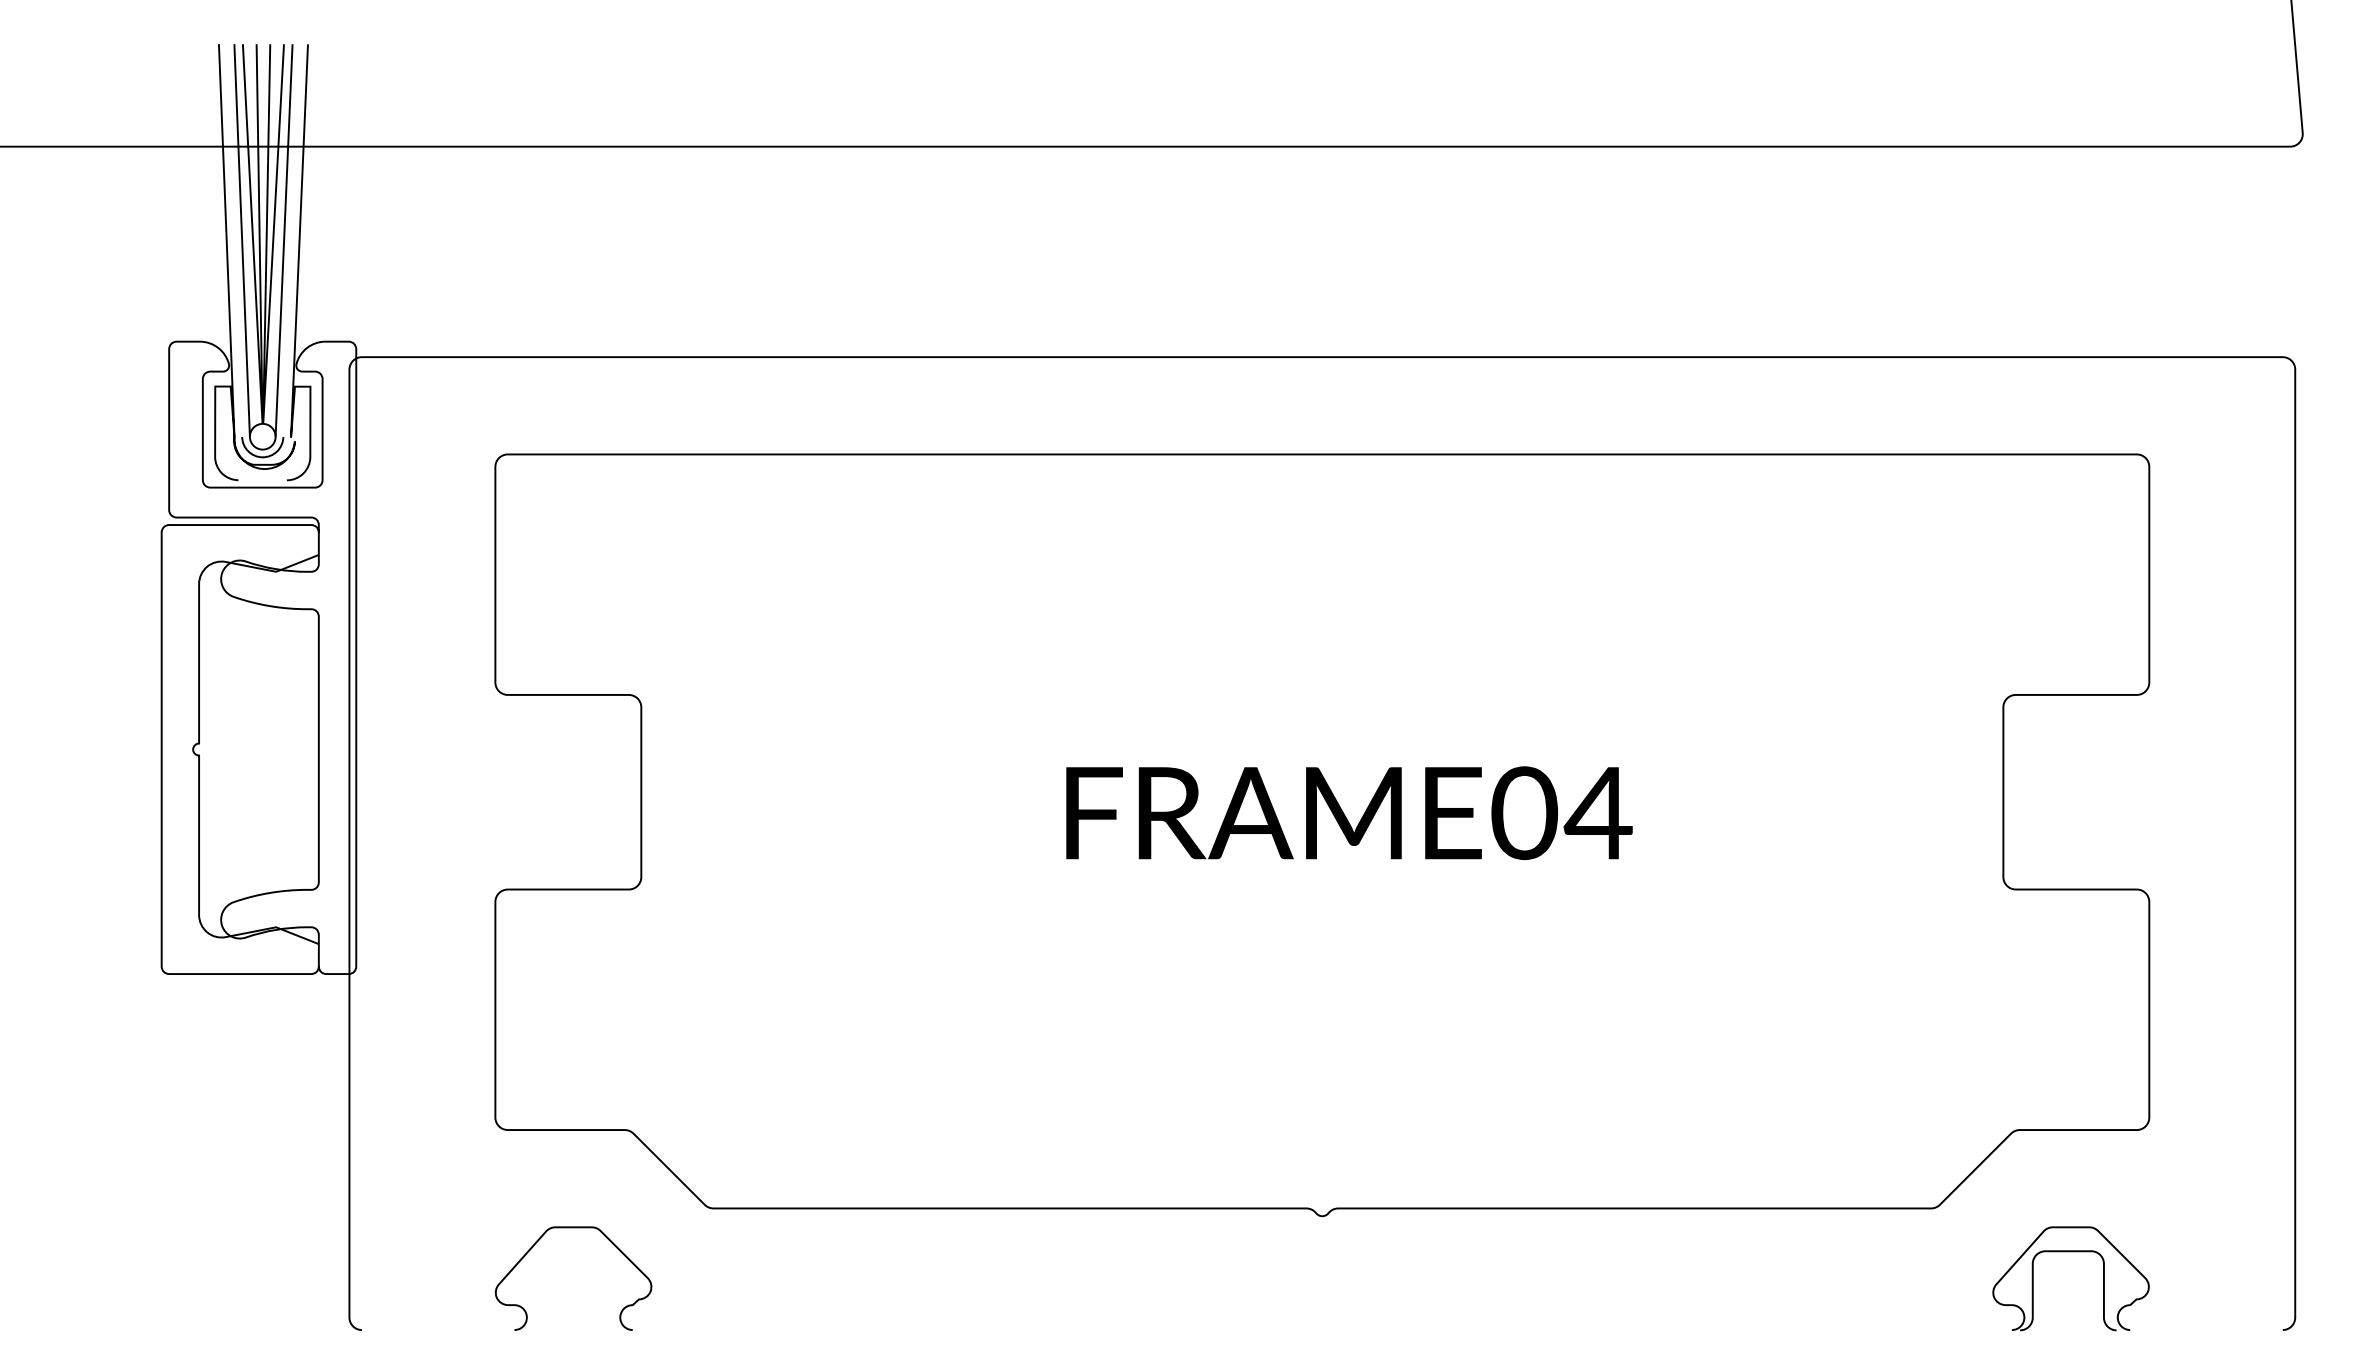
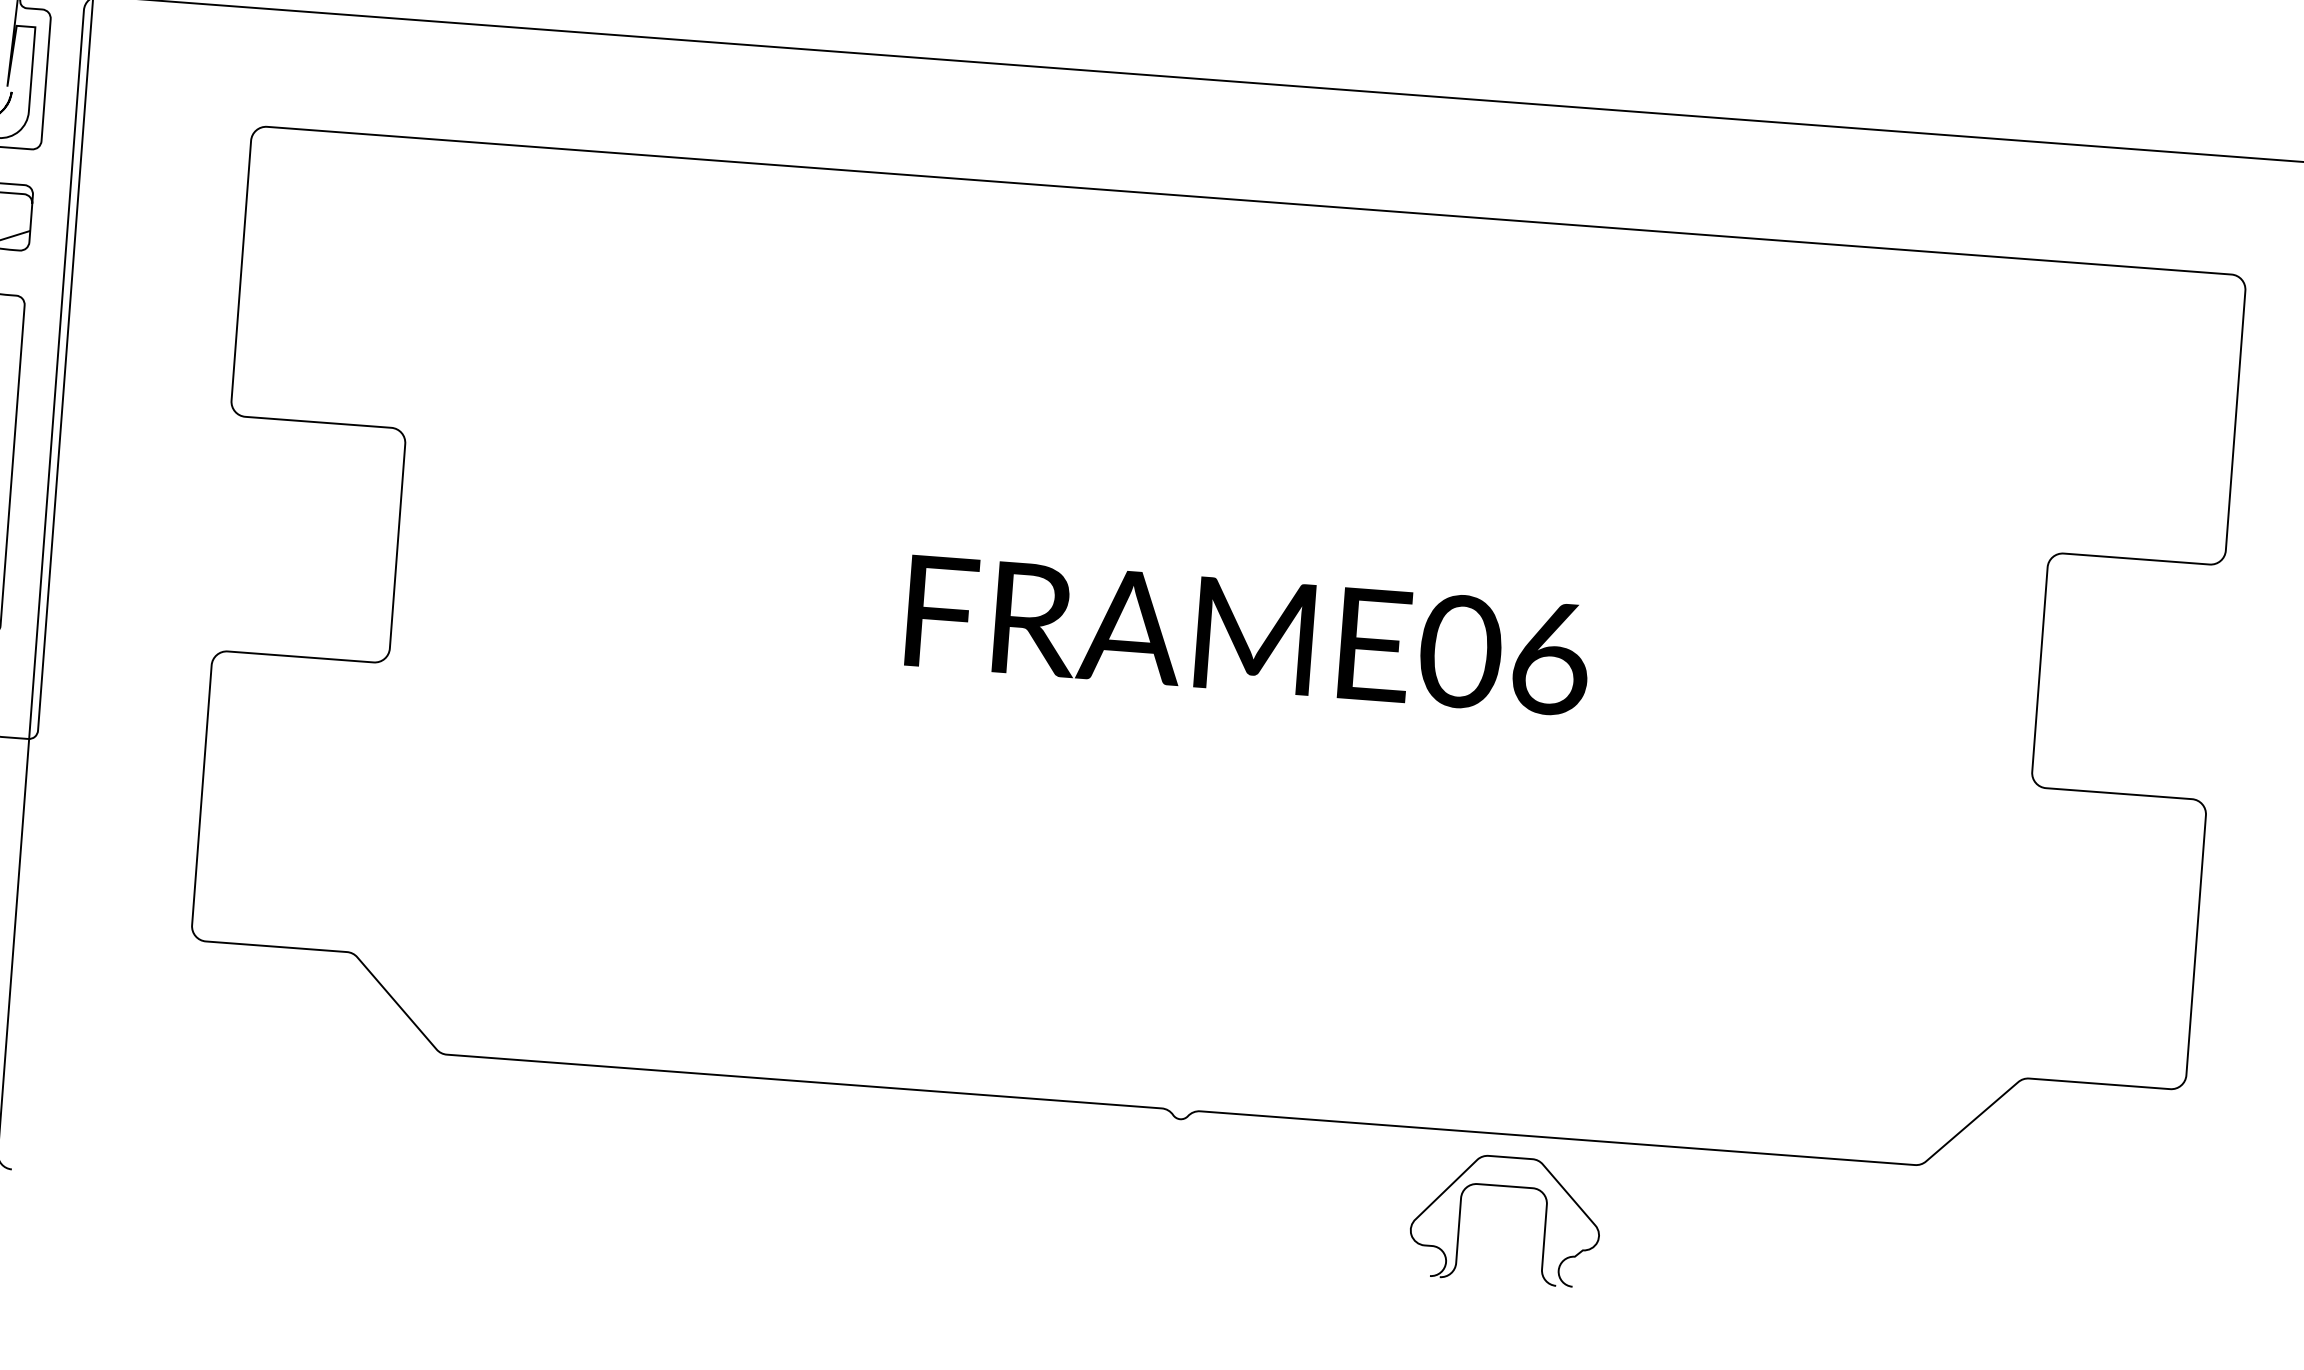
text: (1597, 813) -> (1548, 658), FRAME04 -> FRAME06
curve: (573, 1228) -> (276, 1066), removed
part: (2070, 1252) -> (1507, 1187), moved

